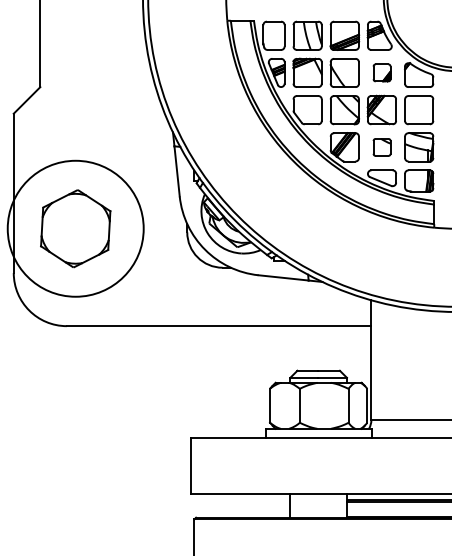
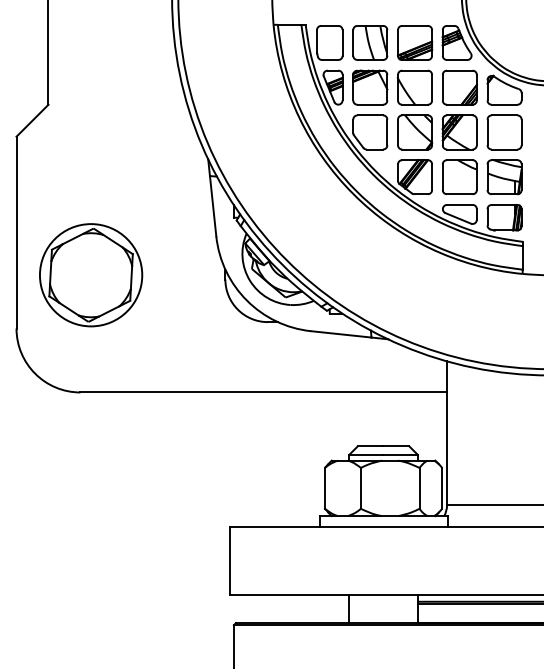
part: (381, 72) -> (459, 87), size x1.67
part: (381, 147) -> (459, 177), size x1.67
circle: (75, 228) -> (90, 275), size x0.62

